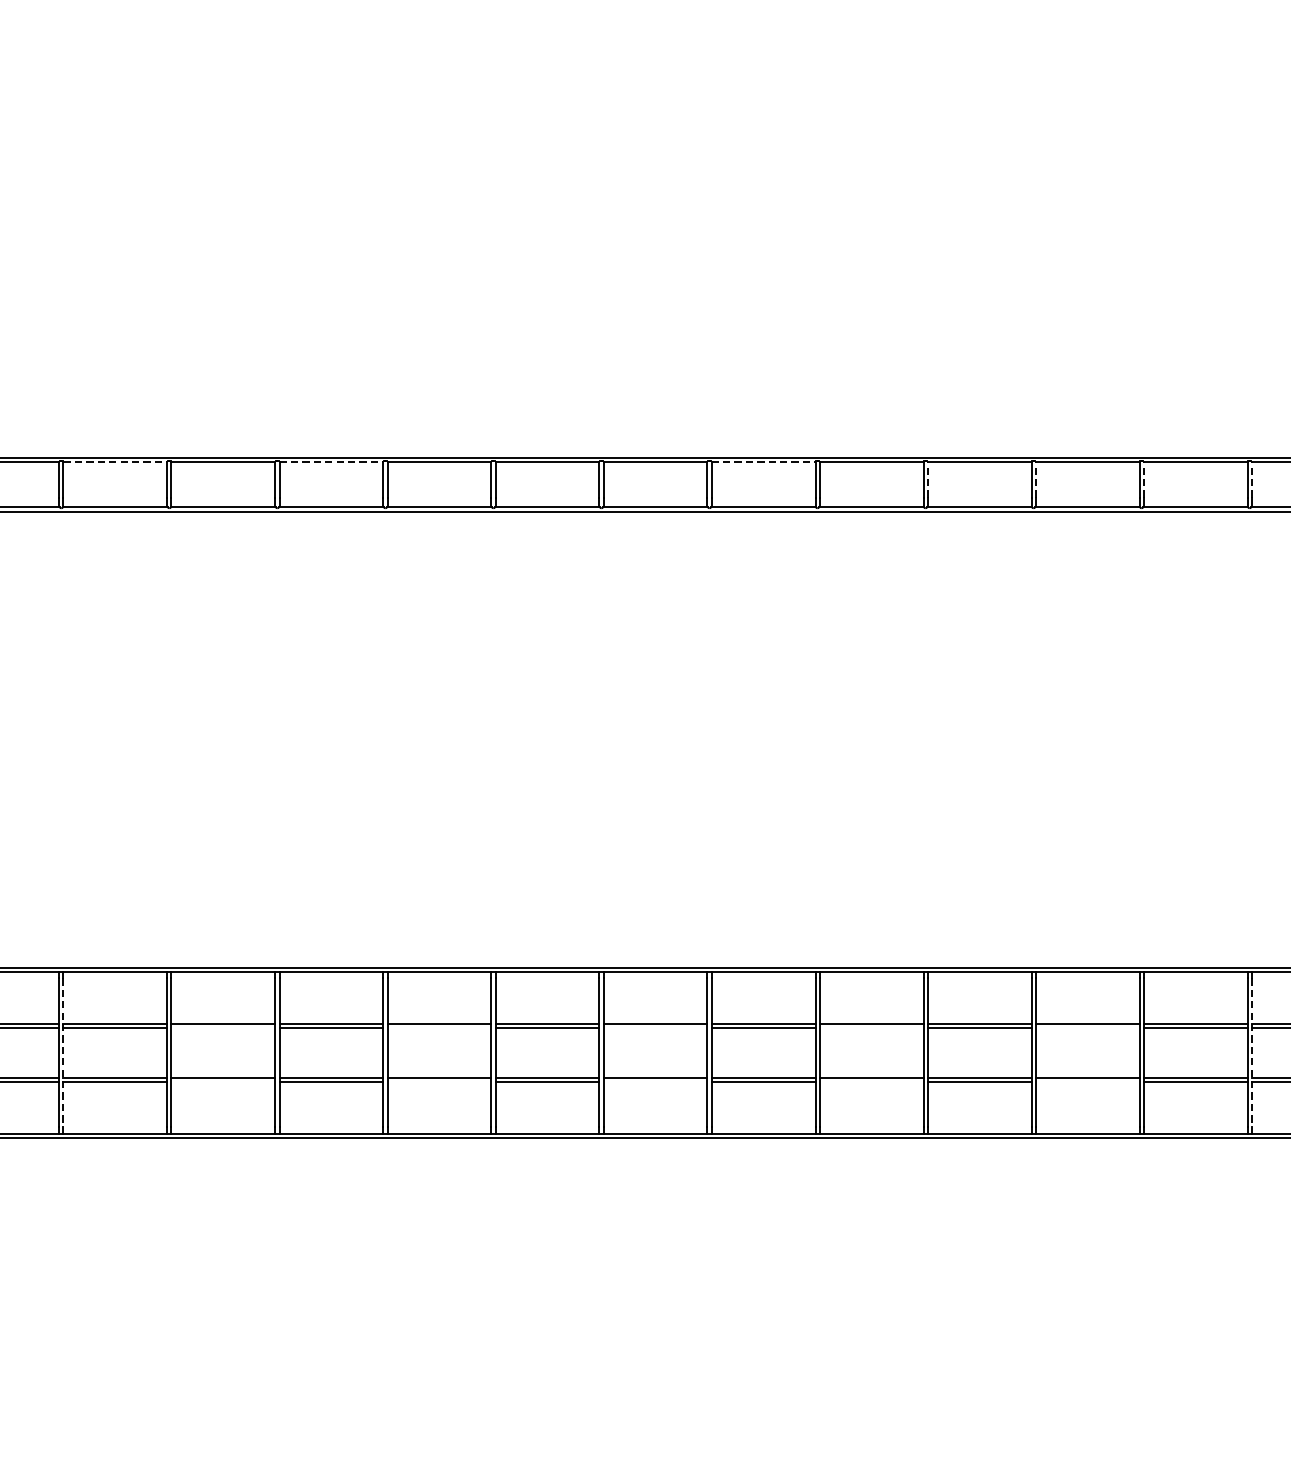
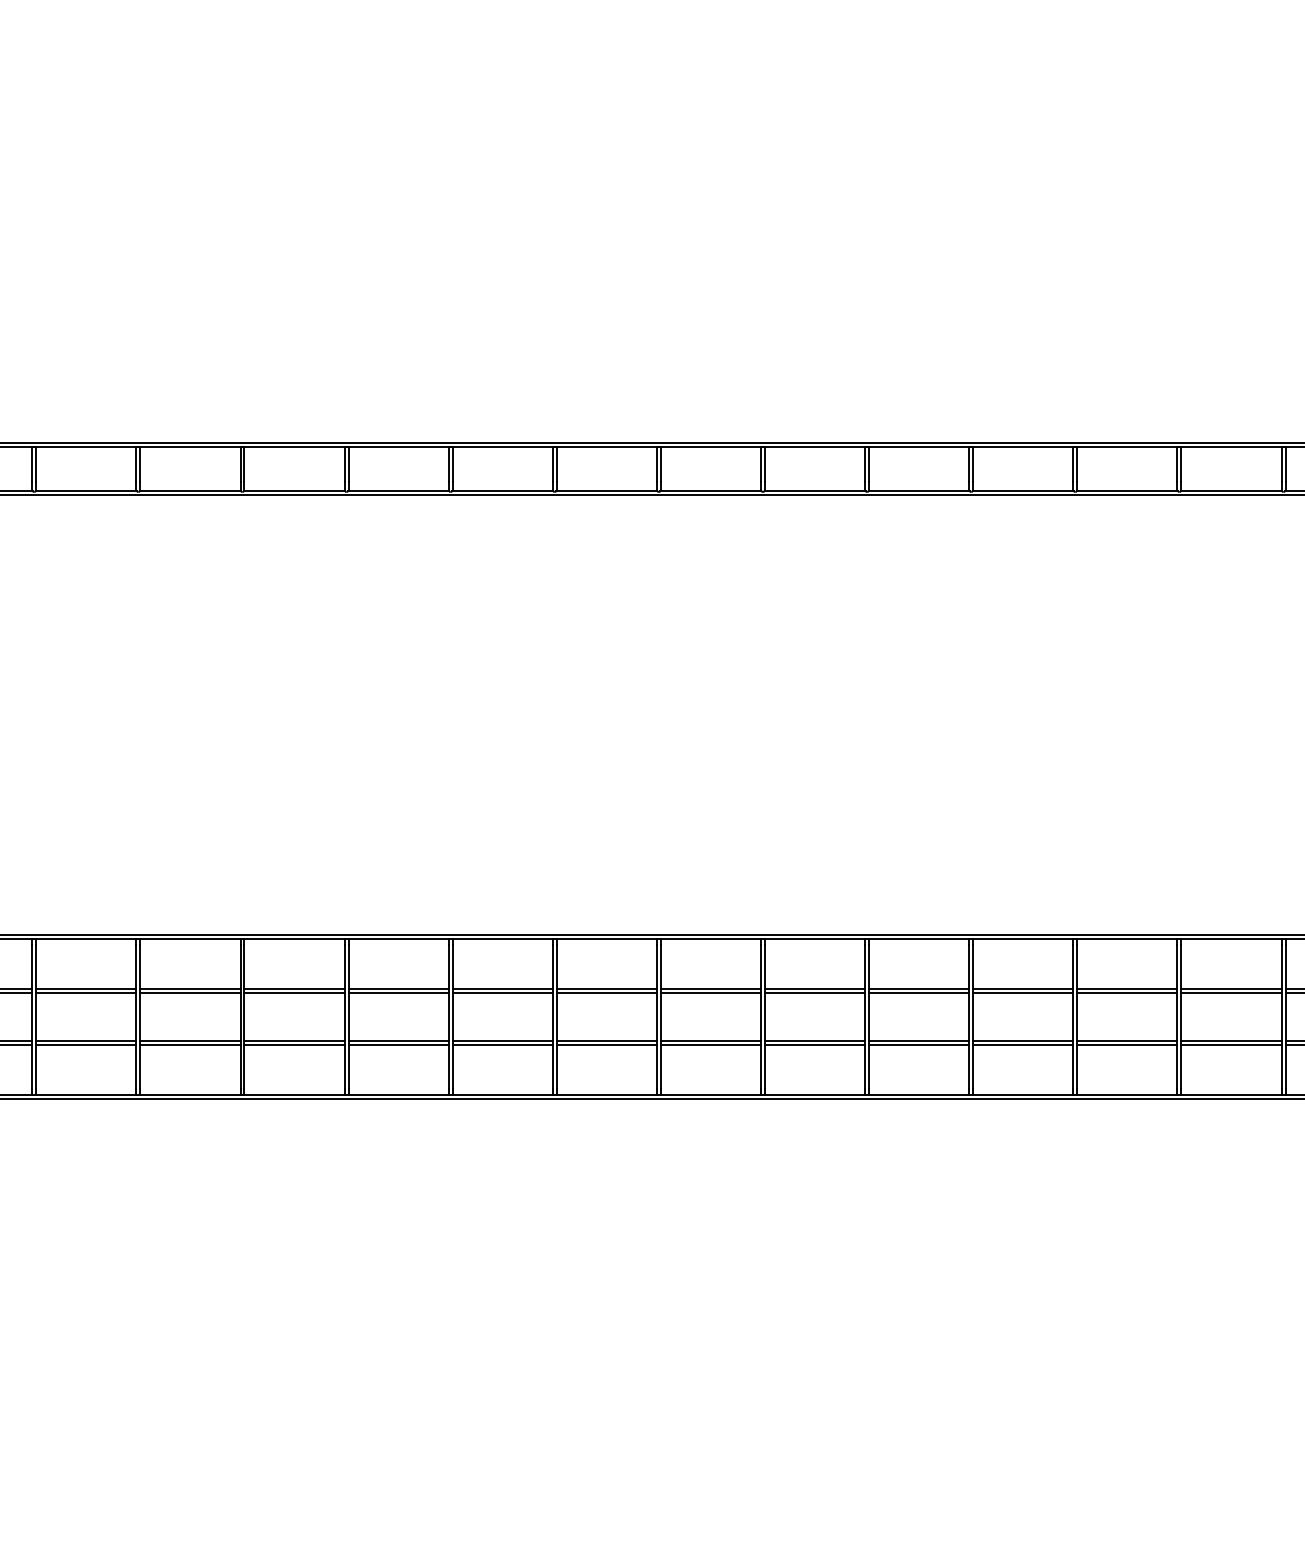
line: (115, 462) -> (86, 447), dashed -> solid
line: (332, 462) -> (295, 447), dashed -> solid
line: (764, 462) -> (711, 447), dashed -> solid
line: (928, 478) -> (869, 463), dashed -> solid
line: (1035, 478) -> (973, 463), dashed -> solid
line: (1143, 478) -> (1077, 463), dashed -> solid
line: (1251, 478) -> (1181, 463), dashed -> solid
line: (223, 1027) -> (190, 992), added
line: (439, 1027) -> (398, 992), added
line: (655, 1027) -> (606, 992), added
line: (870, 1027) -> (814, 992), added
line: (1087, 1027) -> (1023, 992), added
line: (63, 1052) -> (36, 1016), dashed -> solid
line: (1251, 1052) -> (1181, 1016), dashed -> solid
line: (223, 1081) -> (190, 1044), added
line: (439, 1081) -> (398, 1044), added
line: (655, 1081) -> (606, 1044), added
line: (870, 1081) -> (814, 1044), added
line: (1087, 1081) -> (1023, 1044), added

